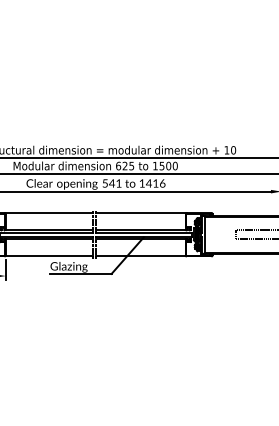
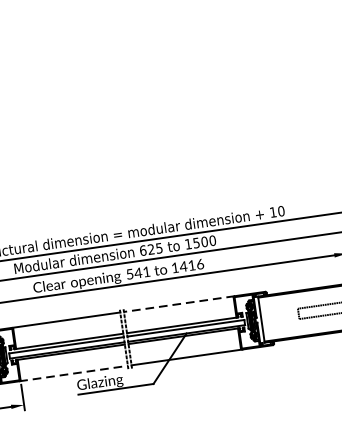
line: (140, 212) -> (178, 303), solid -> dashed
line: (49, 256) -> (74, 373), solid -> dashed

